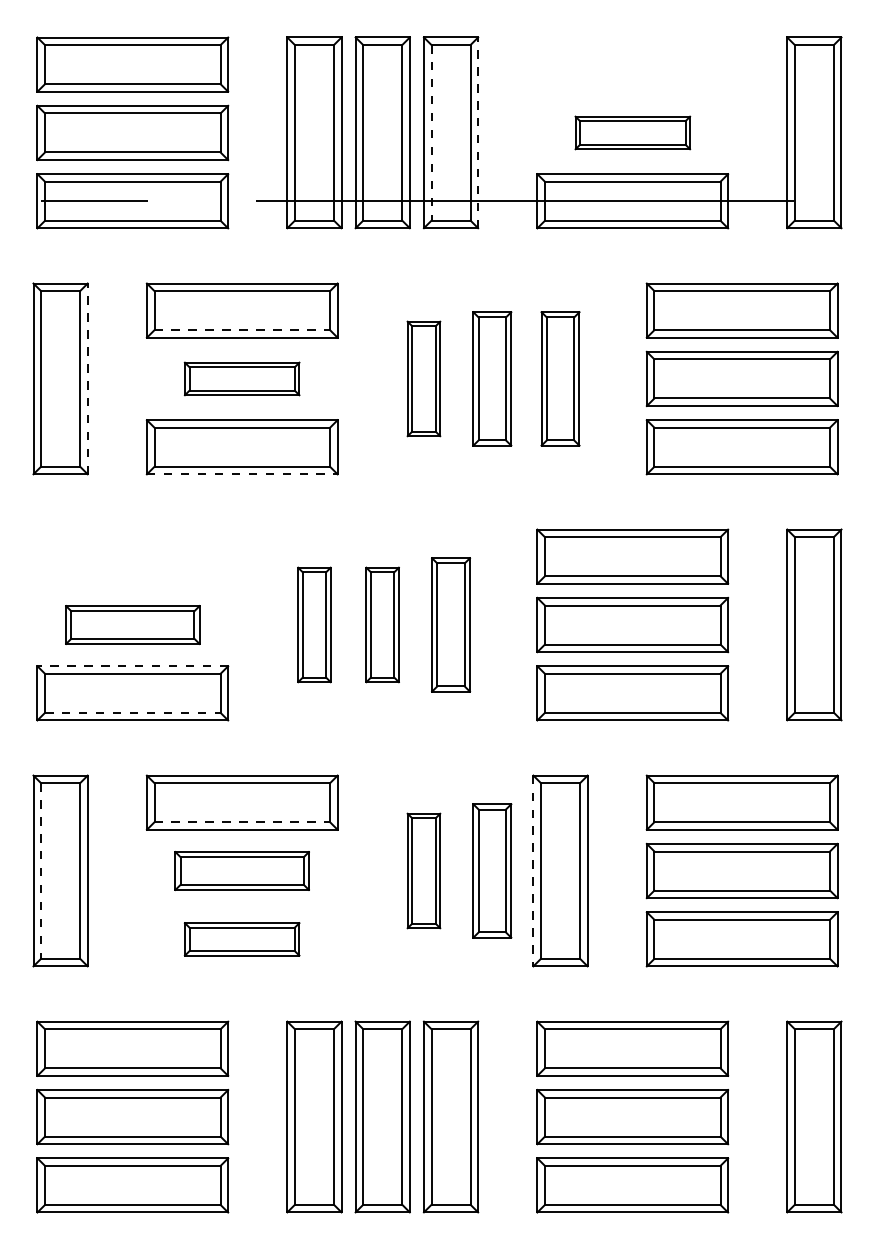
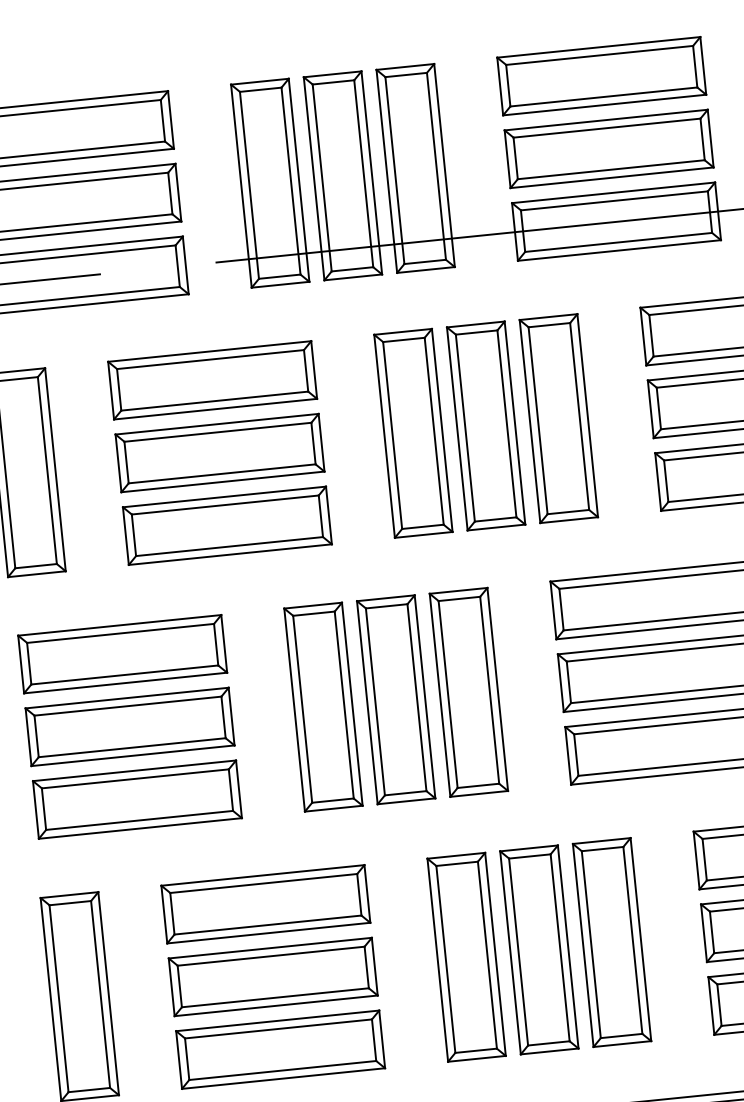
part: (632, 64) -> (601, 76), added
line: (431, 132) -> (394, 170), dashed -> solid
line: (478, 132) -> (444, 165), dashed -> solid
part: (632, 132) -> (608, 148), size x1.67
line: (242, 330) -> (215, 401), dashed -> solid
line: (87, 378) -> (55, 469), dashed -> solid
part: (241, 378) -> (219, 452), size x1.67
part: (423, 378) -> (412, 433), size x1.67
part: (492, 378) -> (486, 425), size x1.43
part: (560, 378) -> (558, 418), size x1.43
line: (242, 474) -> (230, 554), dashed -> solid
part: (132, 556) -> (122, 653), added
part: (132, 624) -> (129, 726), size x1.43
part: (314, 624) -> (323, 706), size x1.67
part: (382, 624) -> (395, 699), size x1.67
part: (450, 624) -> (468, 692), size x1.43
line: (132, 666) -> (134, 771), dashed -> solid
line: (132, 712) -> (139, 820), dashed -> solid
line: (242, 822) -> (268, 925), dashed -> solid
line: (41, 870) -> (59, 998), dashed -> solid
part: (241, 870) -> (272, 976), size x1.43
part: (423, 870) -> (466, 956), size x1.67
part: (492, 870) -> (539, 949), size x1.43
line: (533, 871) -> (583, 946), dashed -> solid
part: (241, 939) -> (279, 1049), size x1.67

